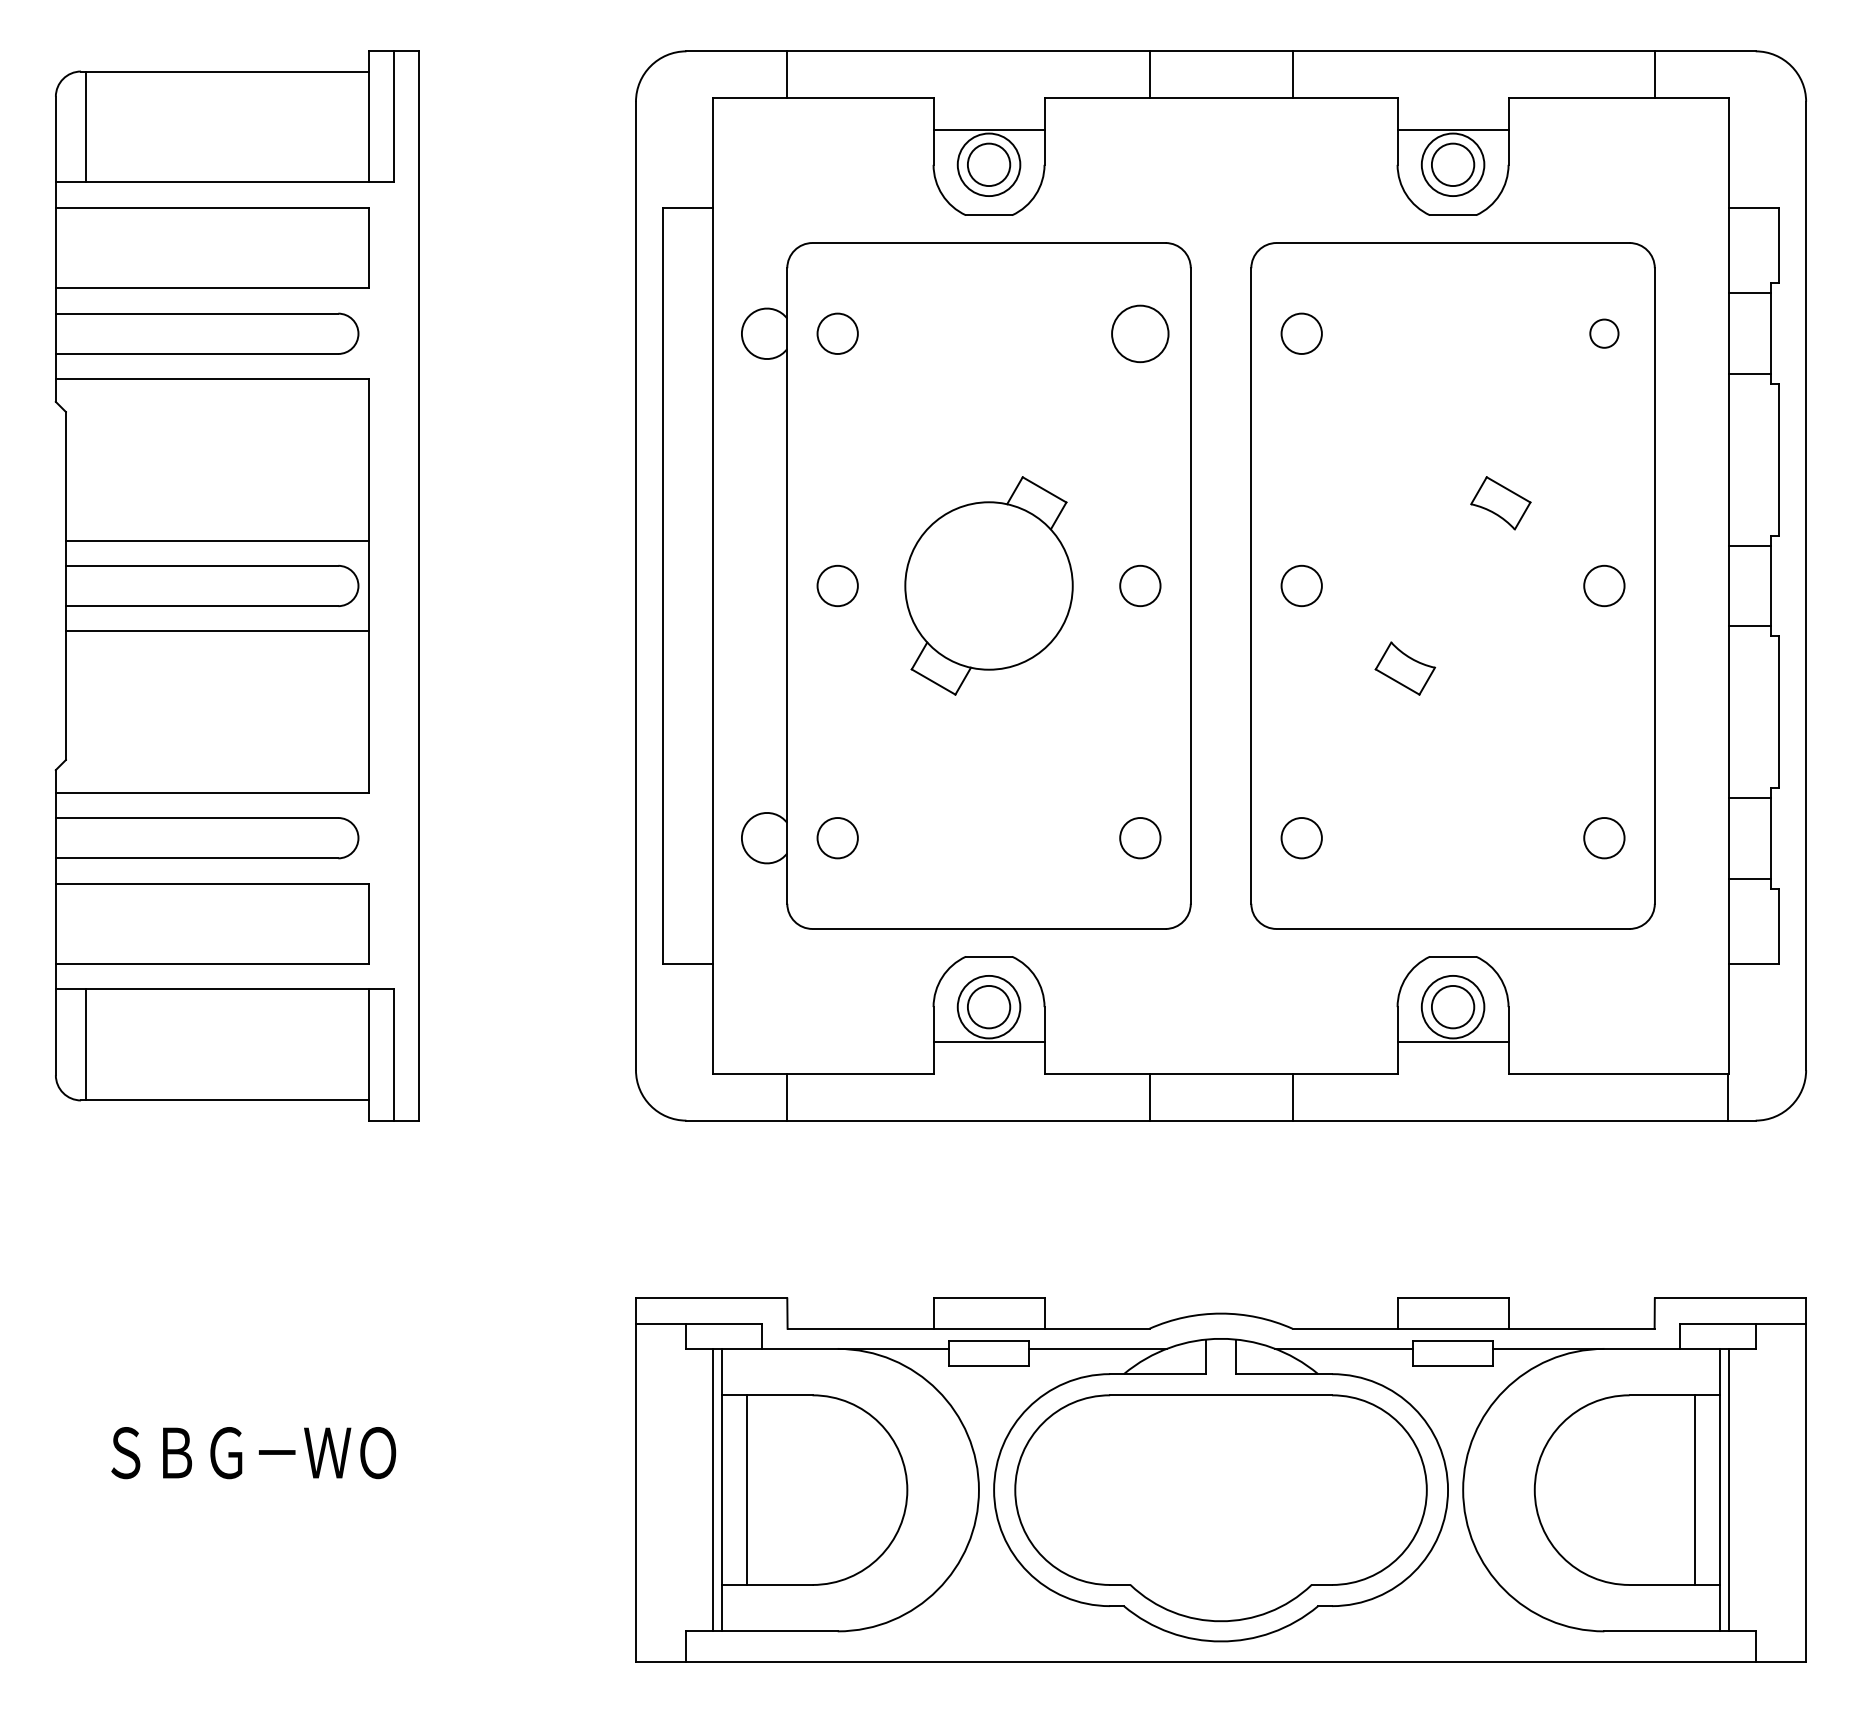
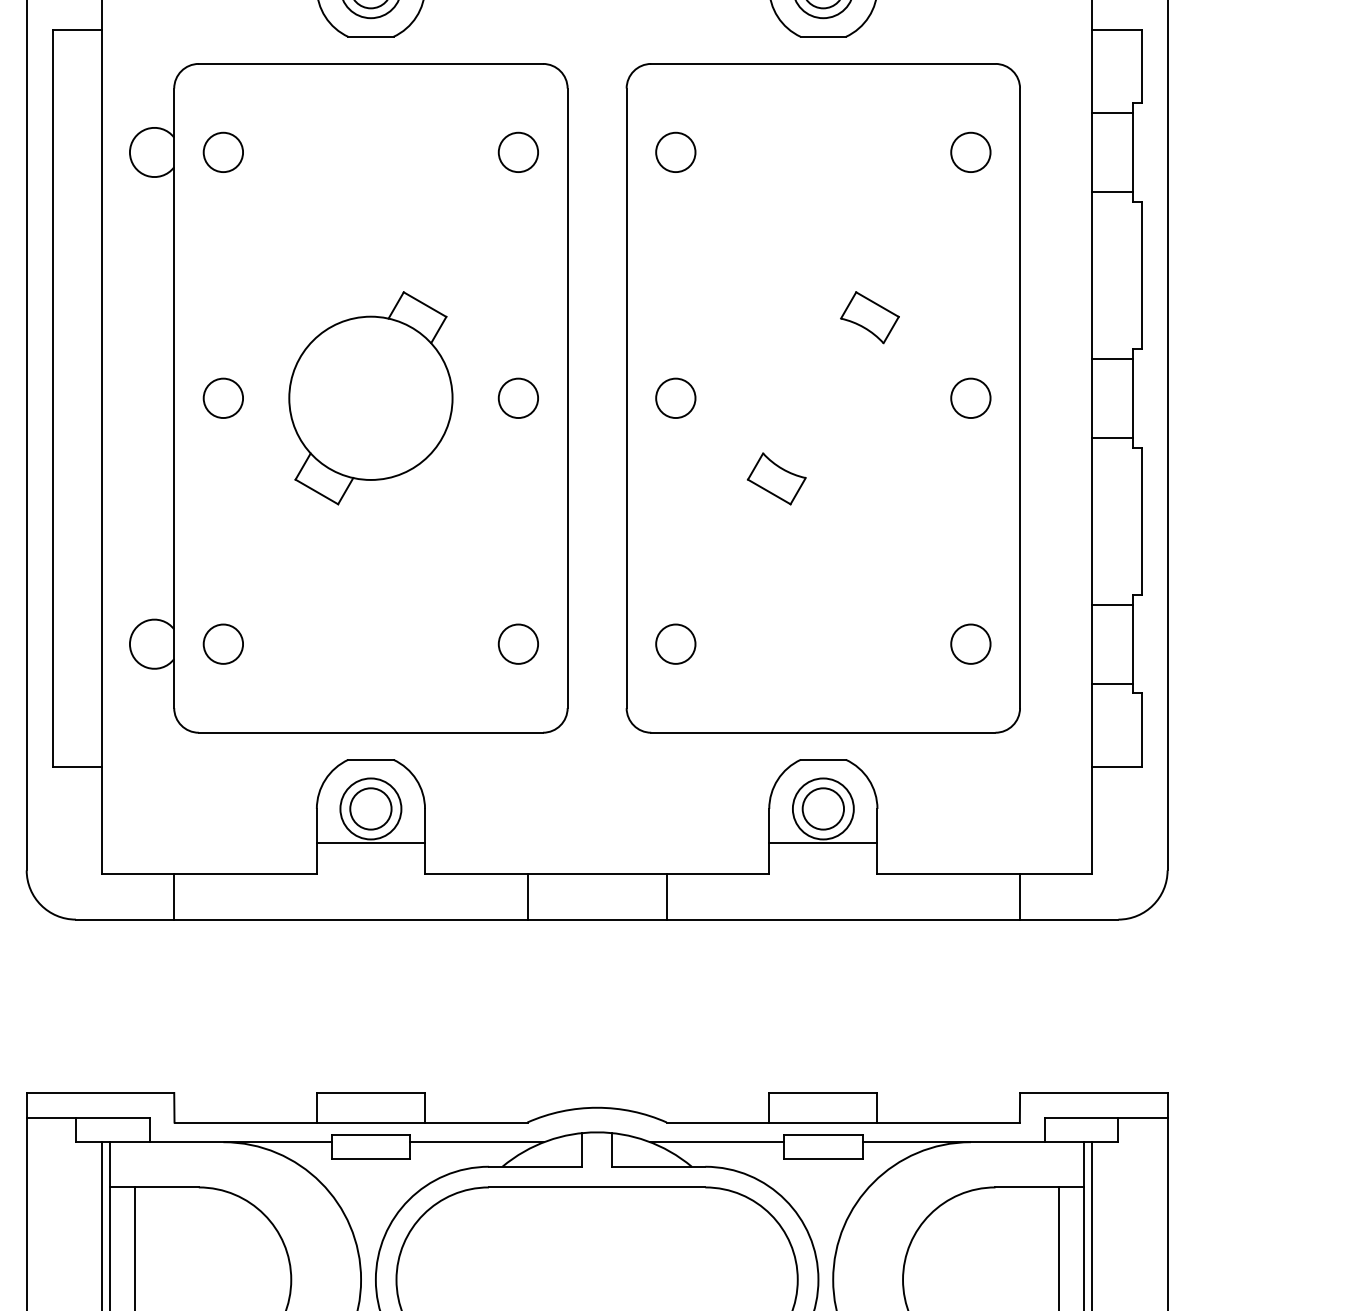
circle: (1140, 333) -> (518, 152), size x0.71
circle: (1604, 333) -> (970, 152), size x1.43
line: (1727, 1096) -> (1019, 896), moved

